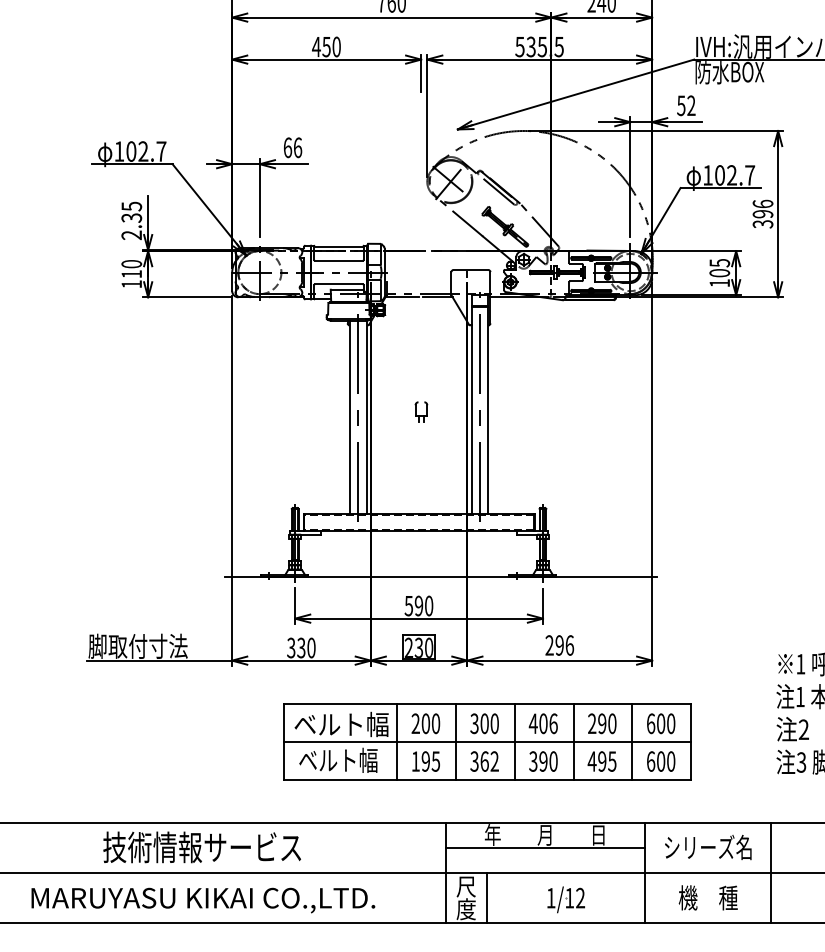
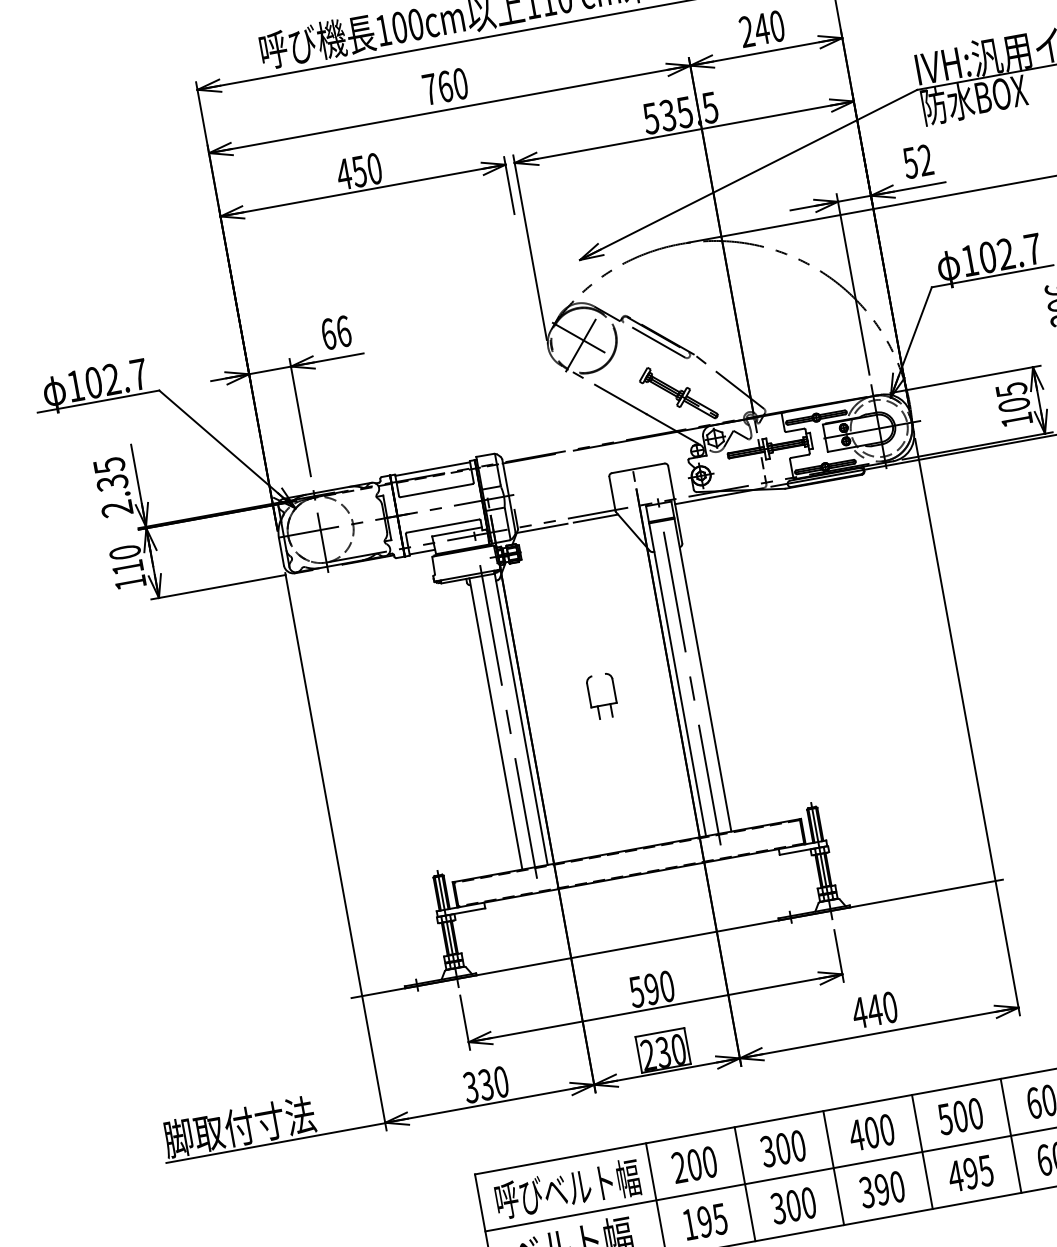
part: (421, 411) -> (602, 695), size x1.43
text: (559, 645) -> (874, 1010), 296 -> 440
text: (553, 723) -> (886, 1129), 406 -> 400
text: (596, 723) -> (951, 1117), 290 -> 500
text: (341, 724) -> (567, 1189), ベルト幅 -> 呼びベルト幅
text: (489, 761) -> (800, 1204), 362 -> 300

